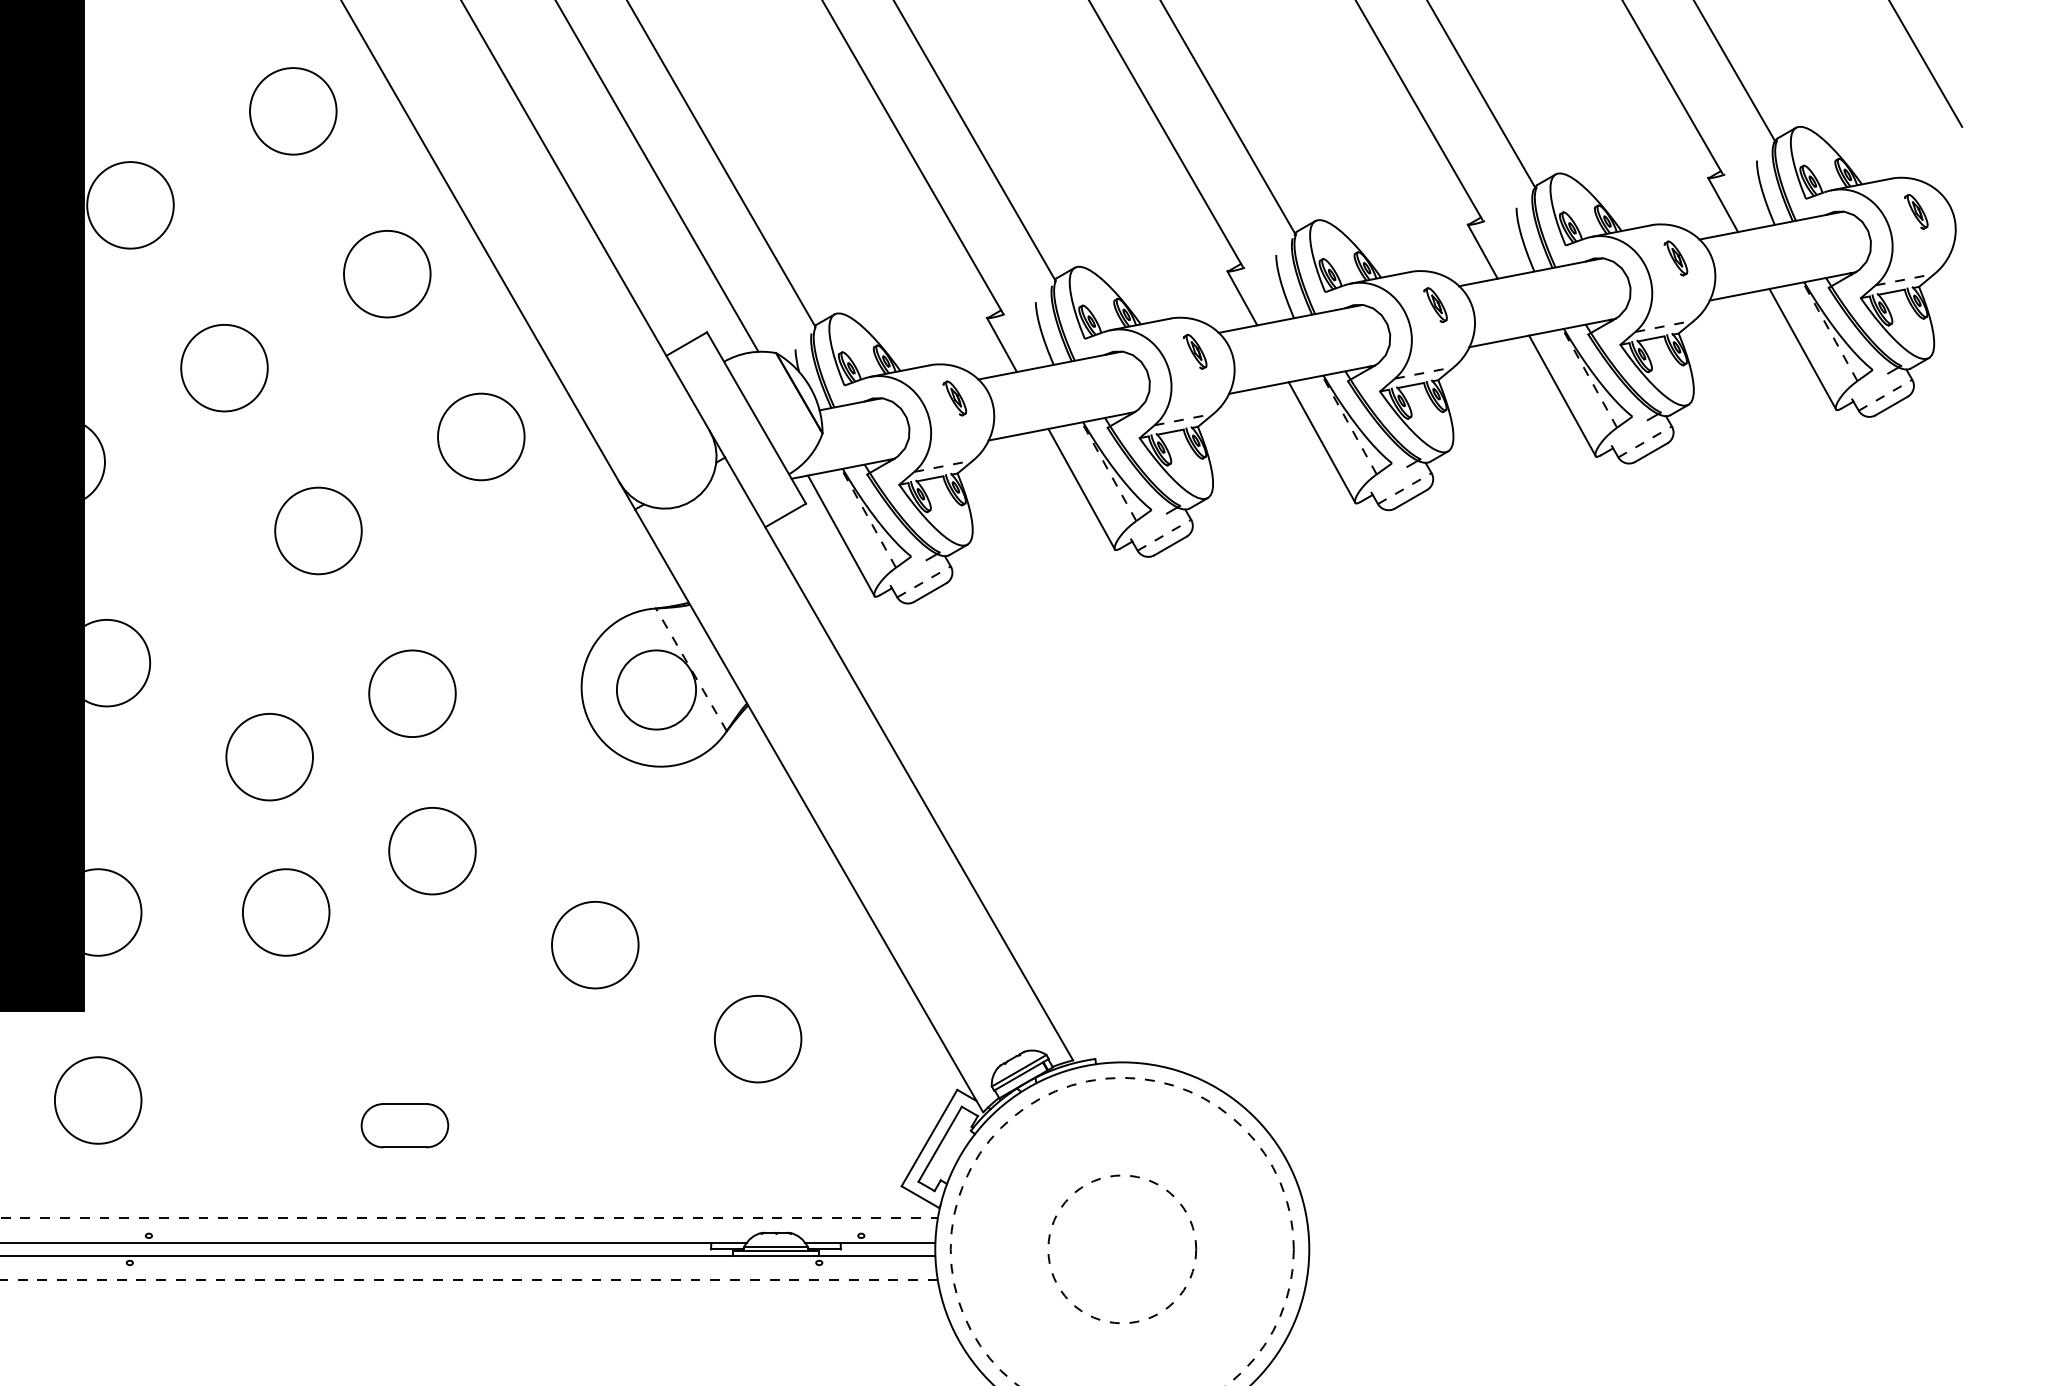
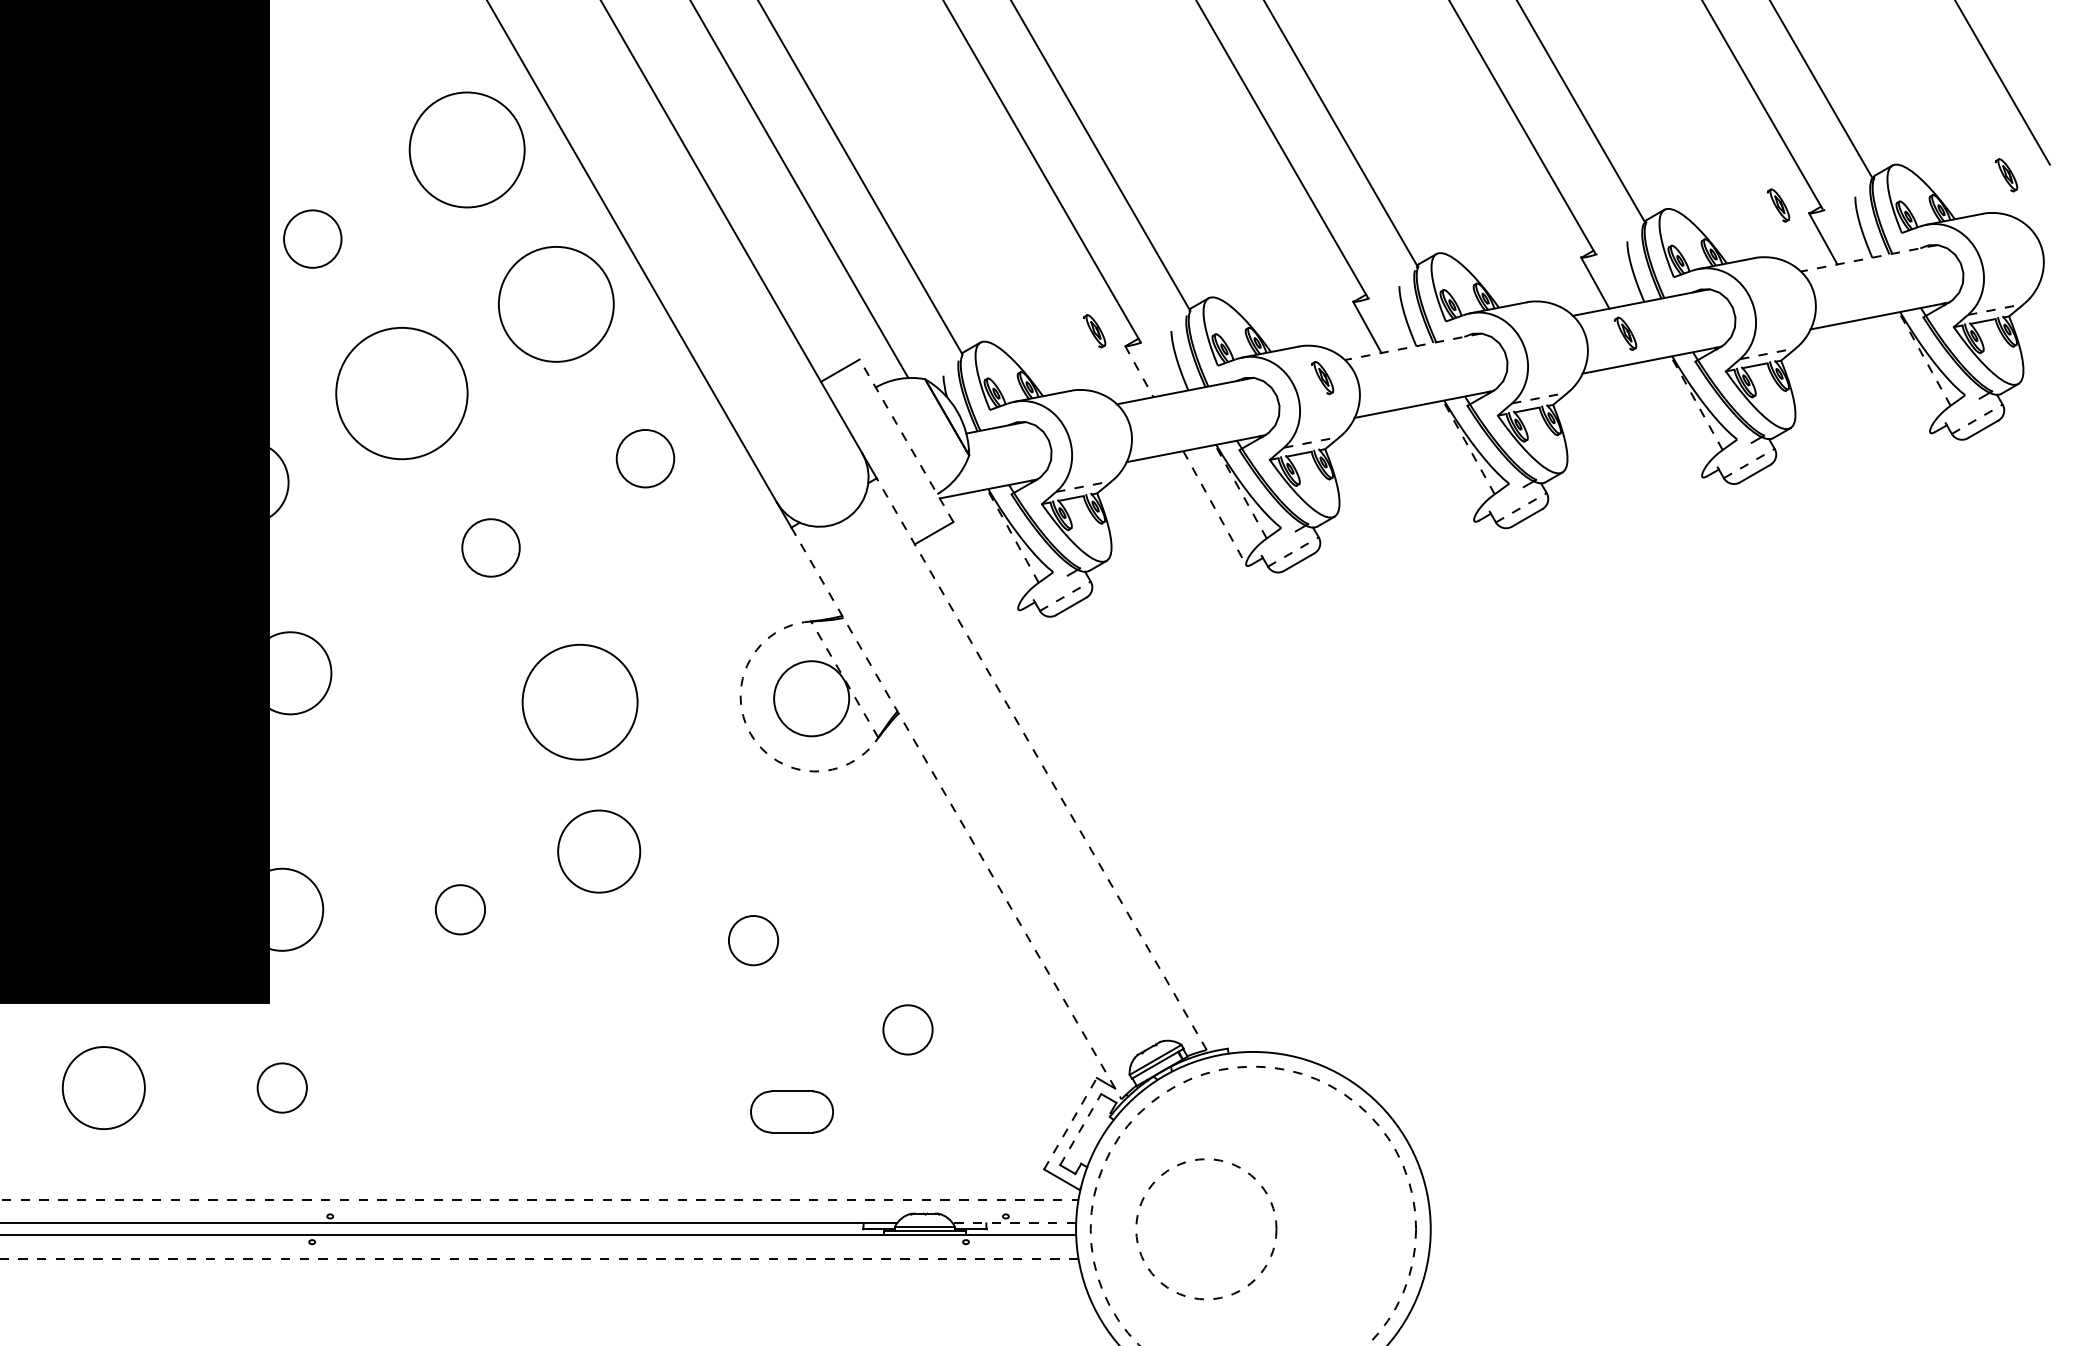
circle: (293, 110) -> (467, 149), size x1.4
circle: (130, 205) -> (312, 239), size x0.7
part: (1916, 212) -> (2006, 175), moved
line: (1770, 225) -> (1868, 258), solid -> dashed
part: (1675, 258) -> (1778, 205), moved
circle: (387, 274) -> (556, 304), size x1.4
part: (1435, 304) -> (1625, 333), moved
line: (1290, 318) -> (1412, 346), solid -> dashed
line: (1002, 344) -> (1139, 371), solid -> dashed
line: (1802, 349) -> (1898, 375), removed
circle: (224, 368) -> (401, 393), size x1.6
line: (1562, 395) -> (1670, 419), removed
part: (954, 398) -> (1094, 331), moved
line: (756, 417) -> (906, 440), solid -> dashed
circle: (481, 436) -> (645, 458), size x0.7
line: (1321, 441) -> (1442, 463), removed
line: (1081, 489) -> (1214, 508), solid -> dashed
circle: (317, 530) -> (490, 547), size x0.7
line: (840, 535) -> (986, 552), removed
circle: (412, 693) -> (580, 702), size x1.4
arc: (592, 726) -> (750, 733), solid -> dashed
circle: (269, 757) -> (444, 762), removed
line: (898, 758) -> (1041, 763), solid -> dashed
line: (809, 810) -> (956, 813), solid -> dashed
circle: (286, 912) -> (460, 909), size x0.6
circle: (595, 944) -> (753, 940), size x0.6
circle: (757, 1038) -> (907, 1029), size x0.6
circle: (98, 1099) -> (282, 1087), size x0.6
part: (404, 1125) -> (791, 1111), moved
line: (929, 1137) -> (1070, 1123), solid -> dashed
line: (939, 1144) -> (1080, 1129), solid -> dashed
line: (870, 1243) -> (1014, 1223), solid -> dashed
circle: (1122, 1249) -> (1206, 1229), moved

